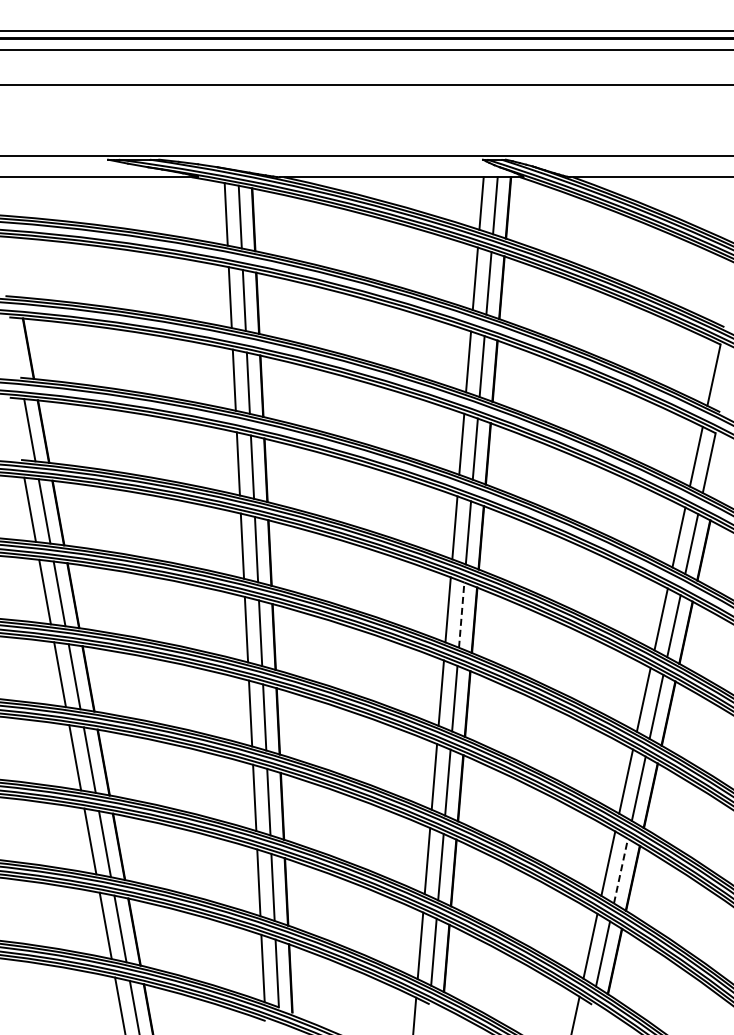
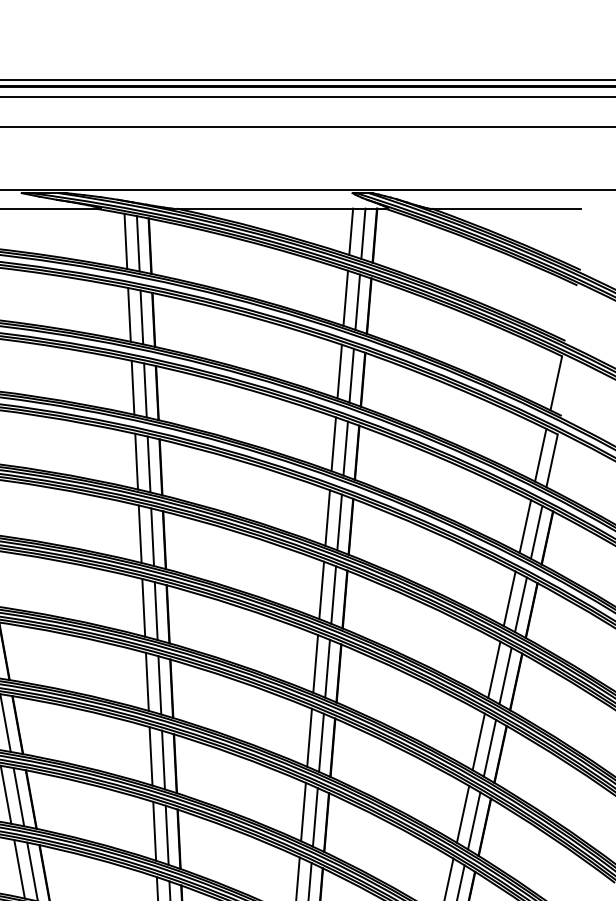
line: (461, 615) -> (333, 595), dashed -> solid
line: (621, 870) -> (474, 820), dashed -> solid

